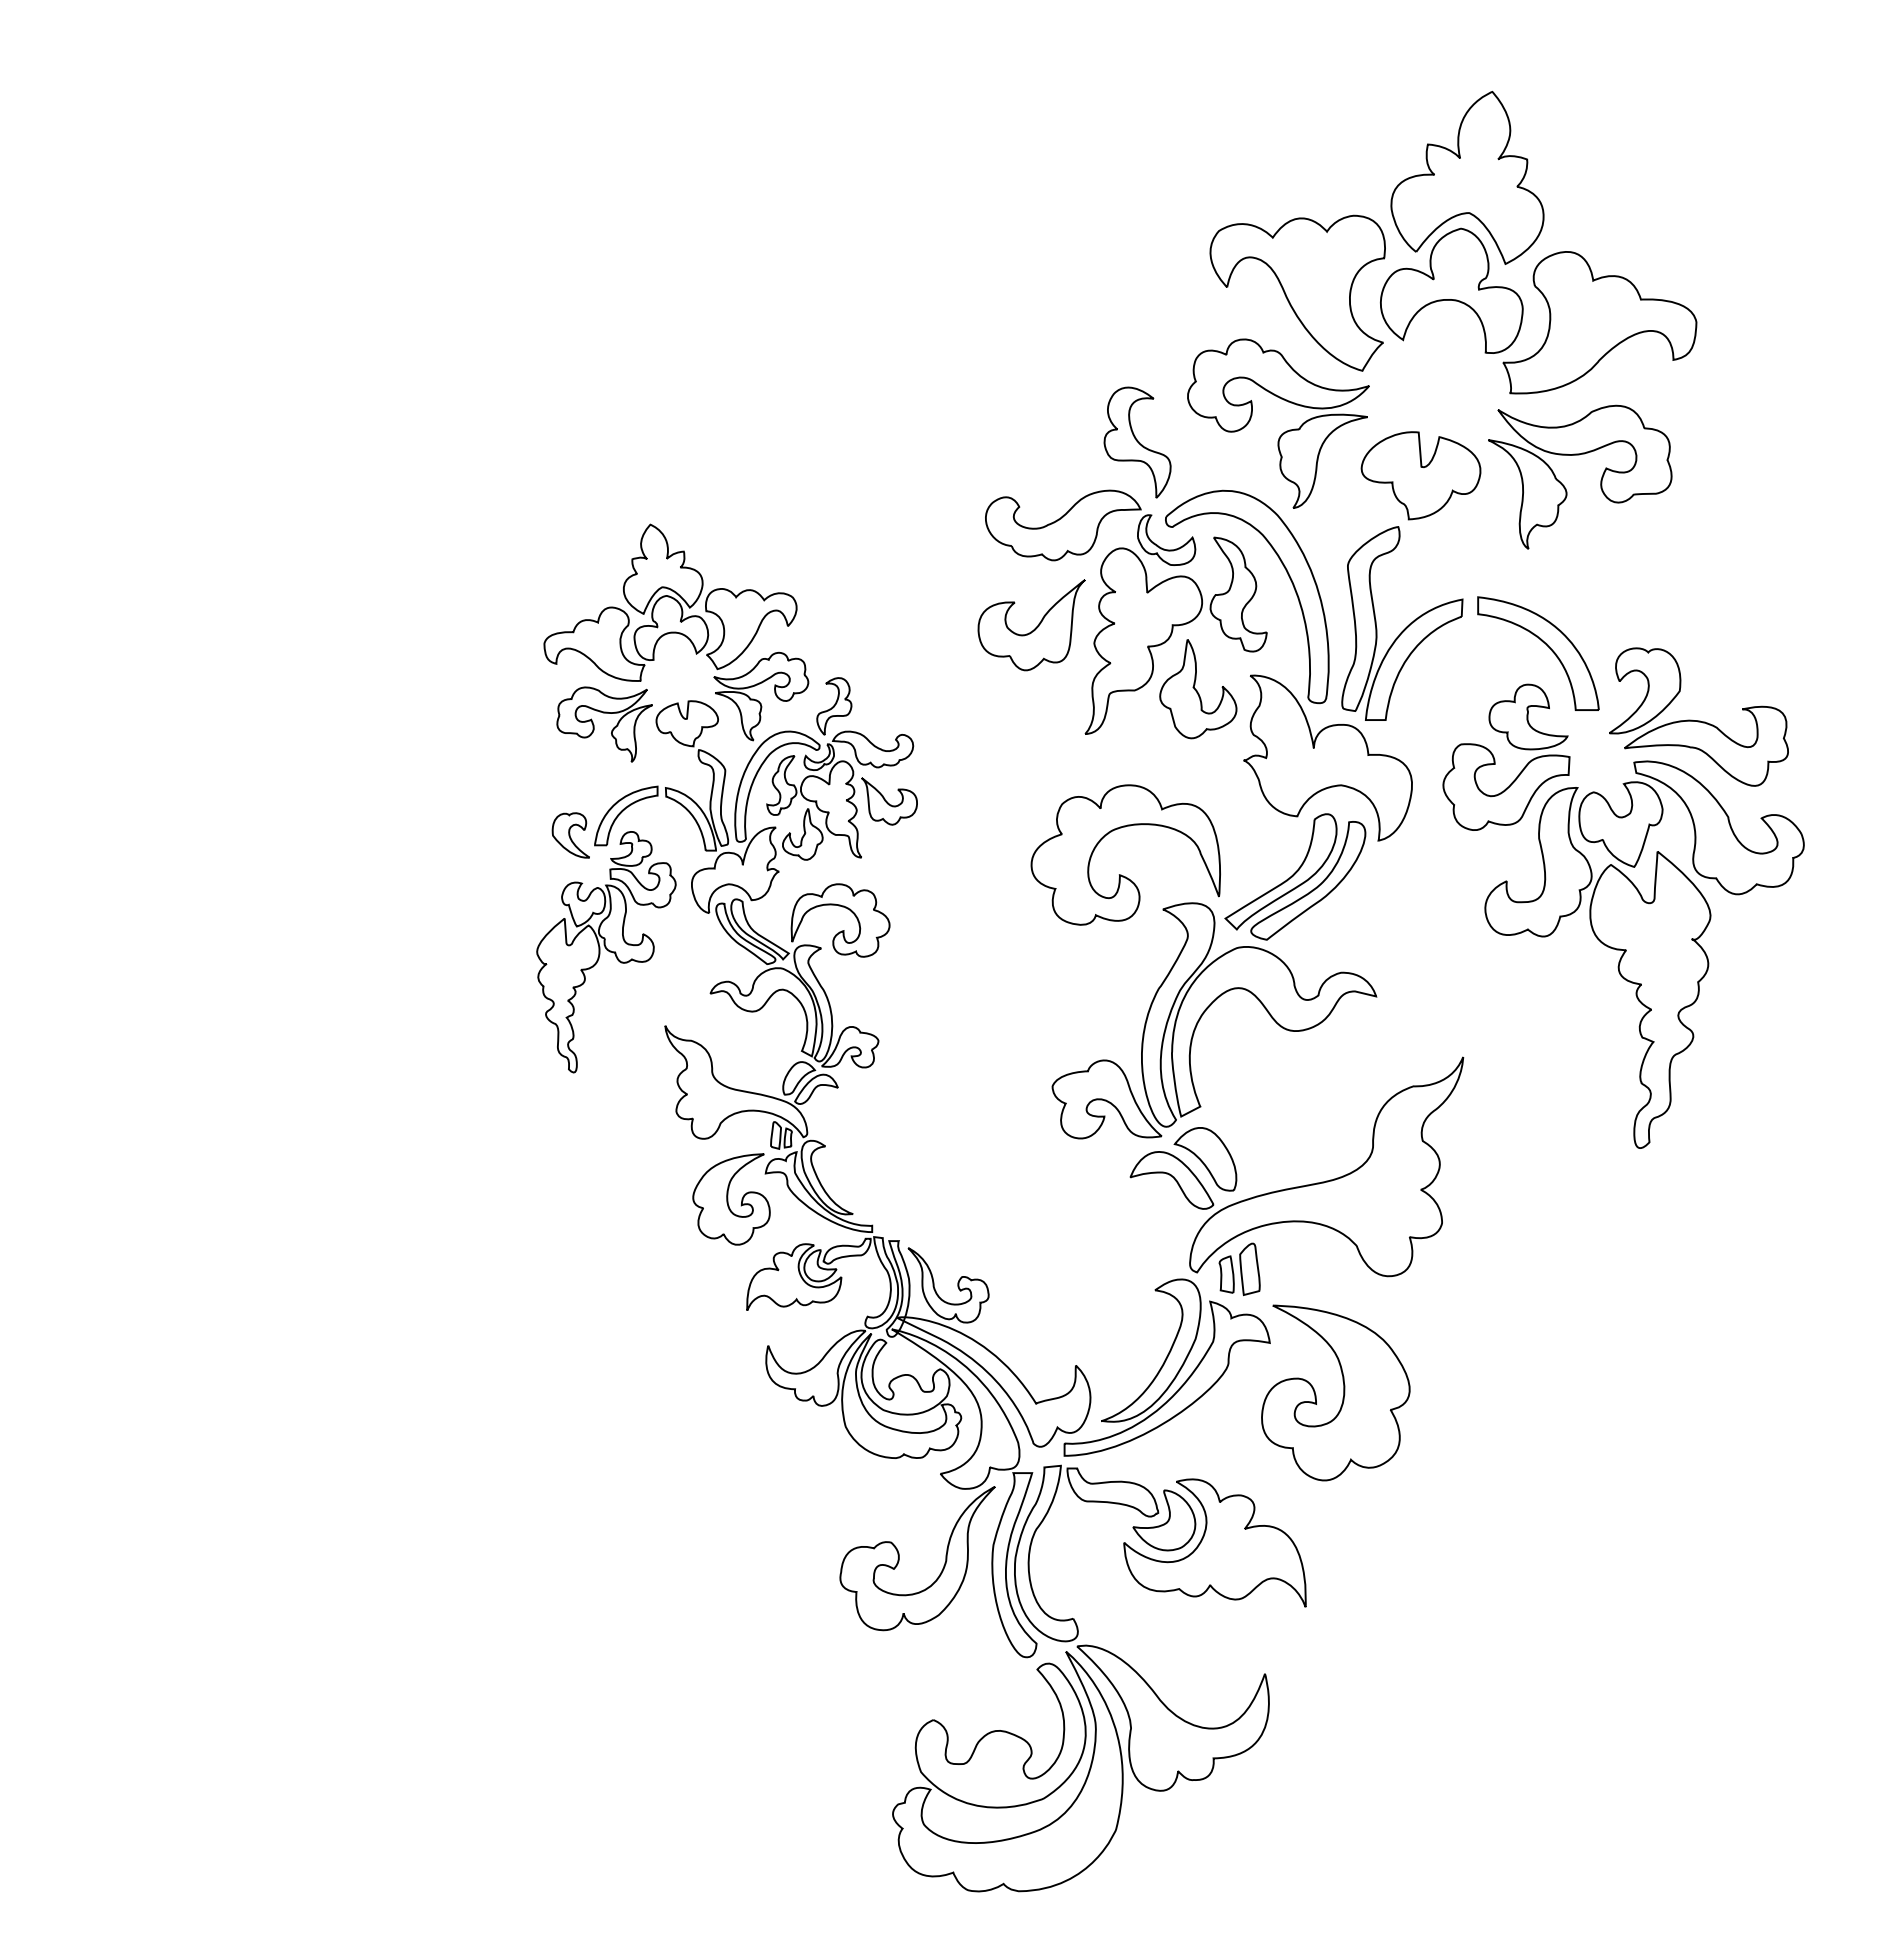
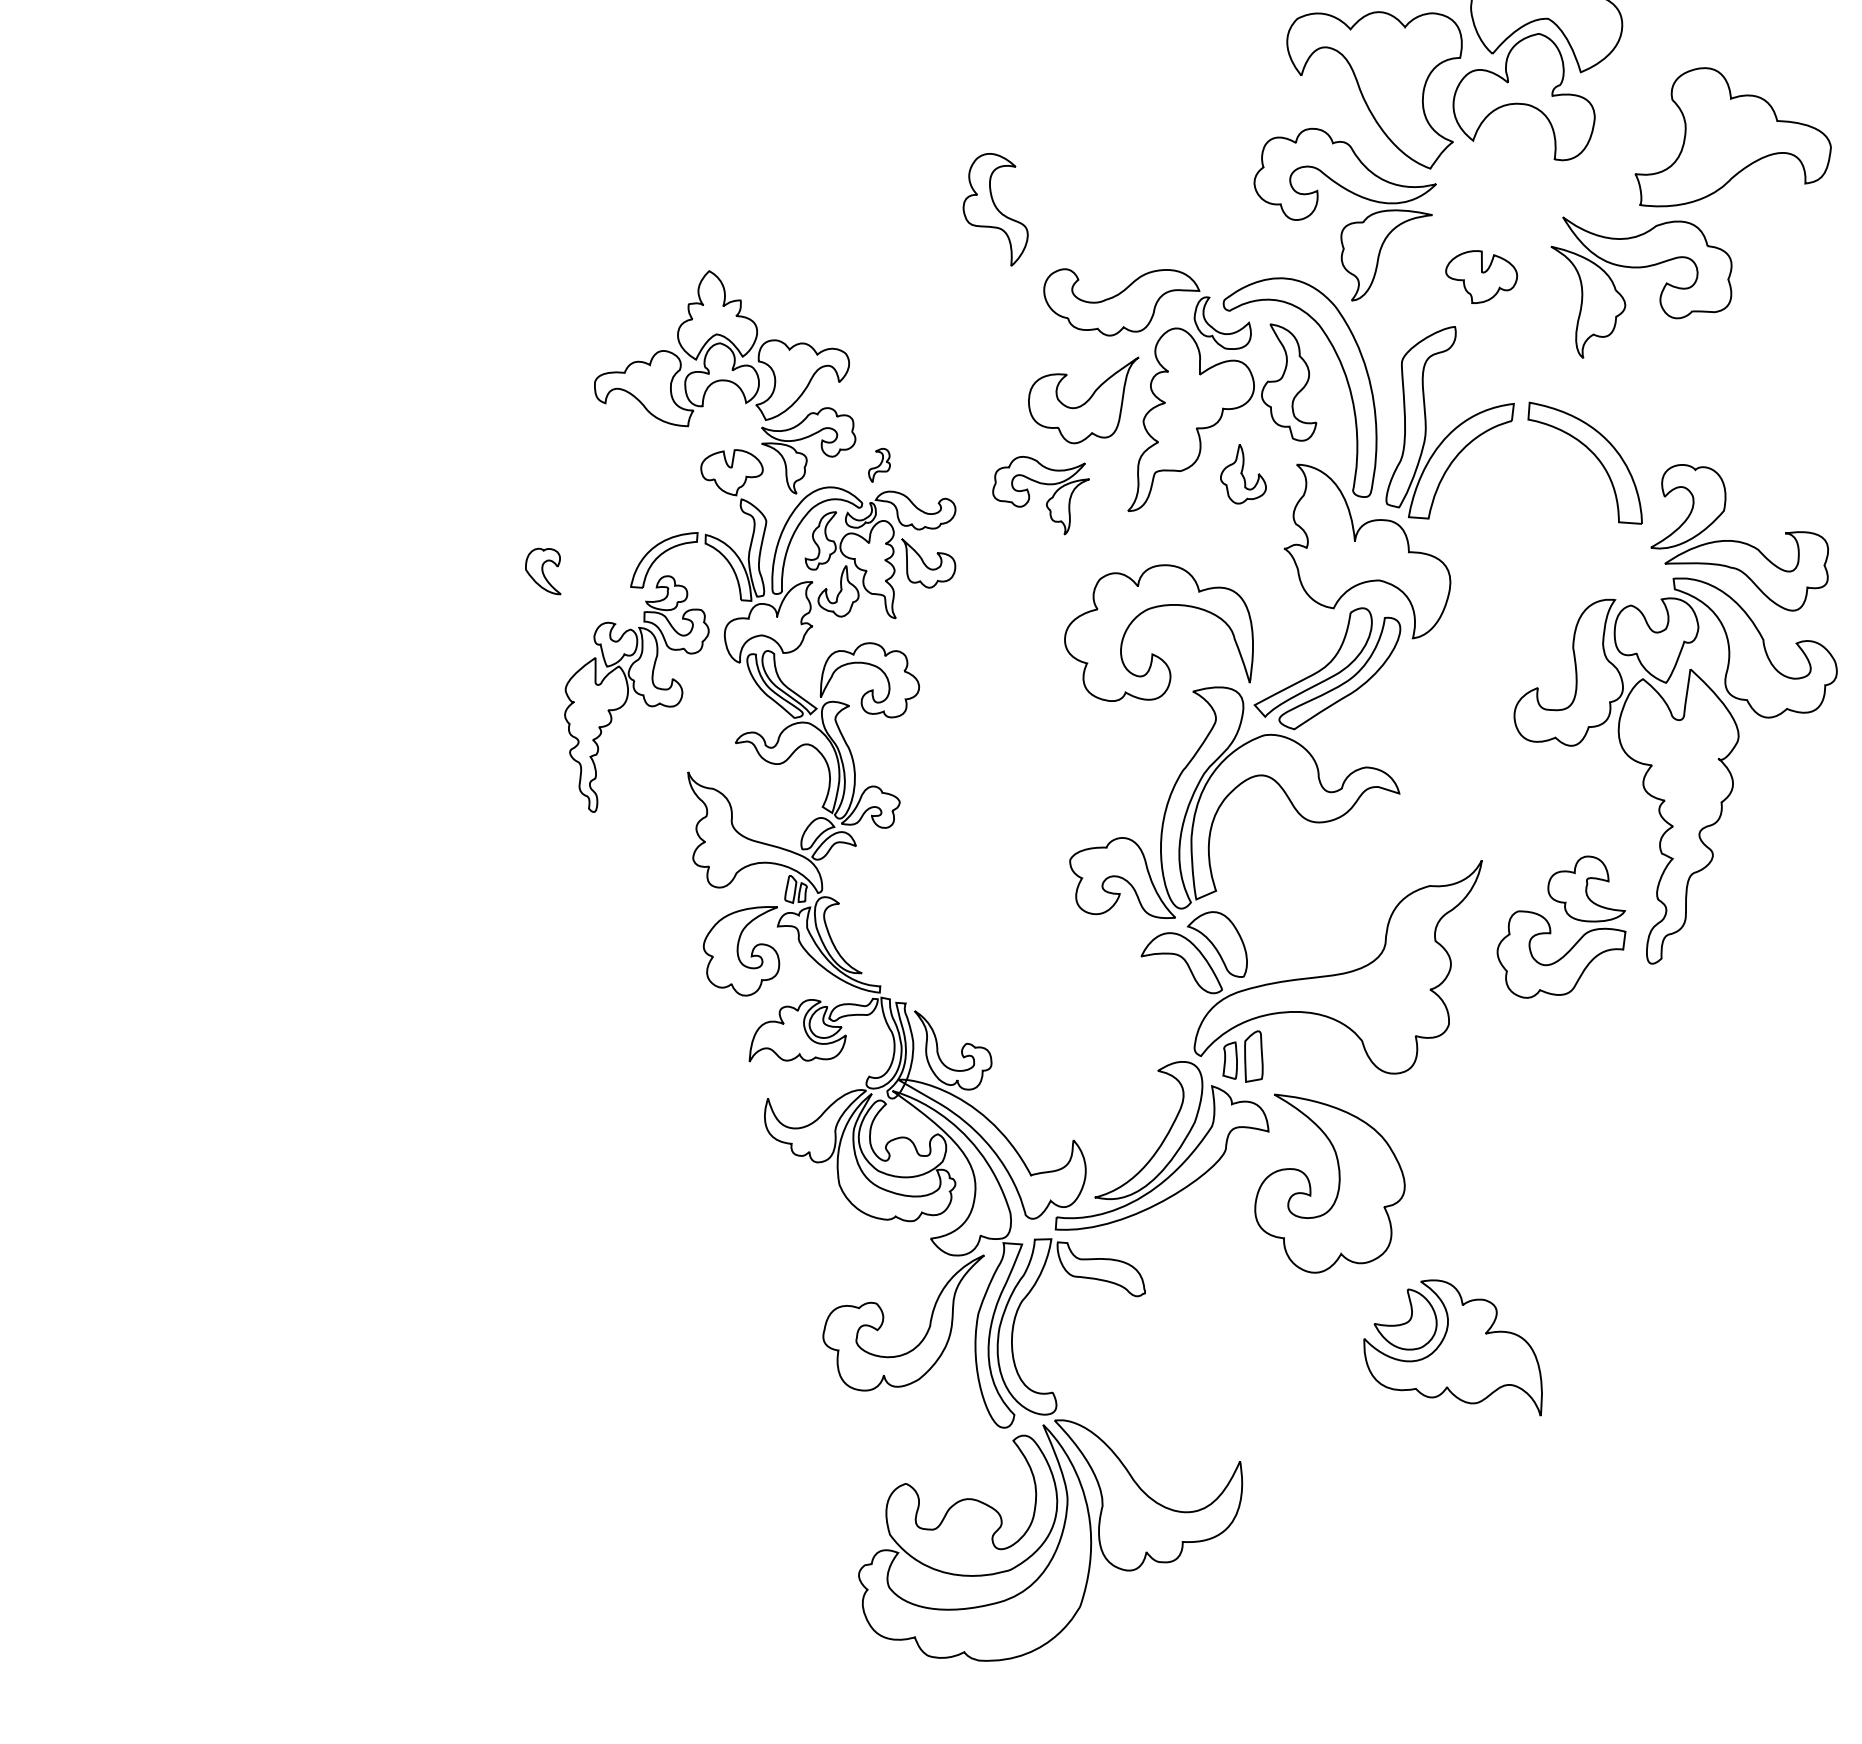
part: (1599, 322) -> (1734, 140), moved
part: (1137, 442) -> (996, 209), moved
part: (1420, 475) -> (1480, 277), size x0.6
part: (1198, 689) -> (1244, 474), size x0.6
part: (834, 706) -> (879, 465), size x0.6
part: (612, 728) -> (1047, 499), moved
part: (1495, 759) -> (1551, 928), moved
part: (570, 835) -> (543, 570), moved
part: (1214, 1542) -> (1454, 1344), moved

